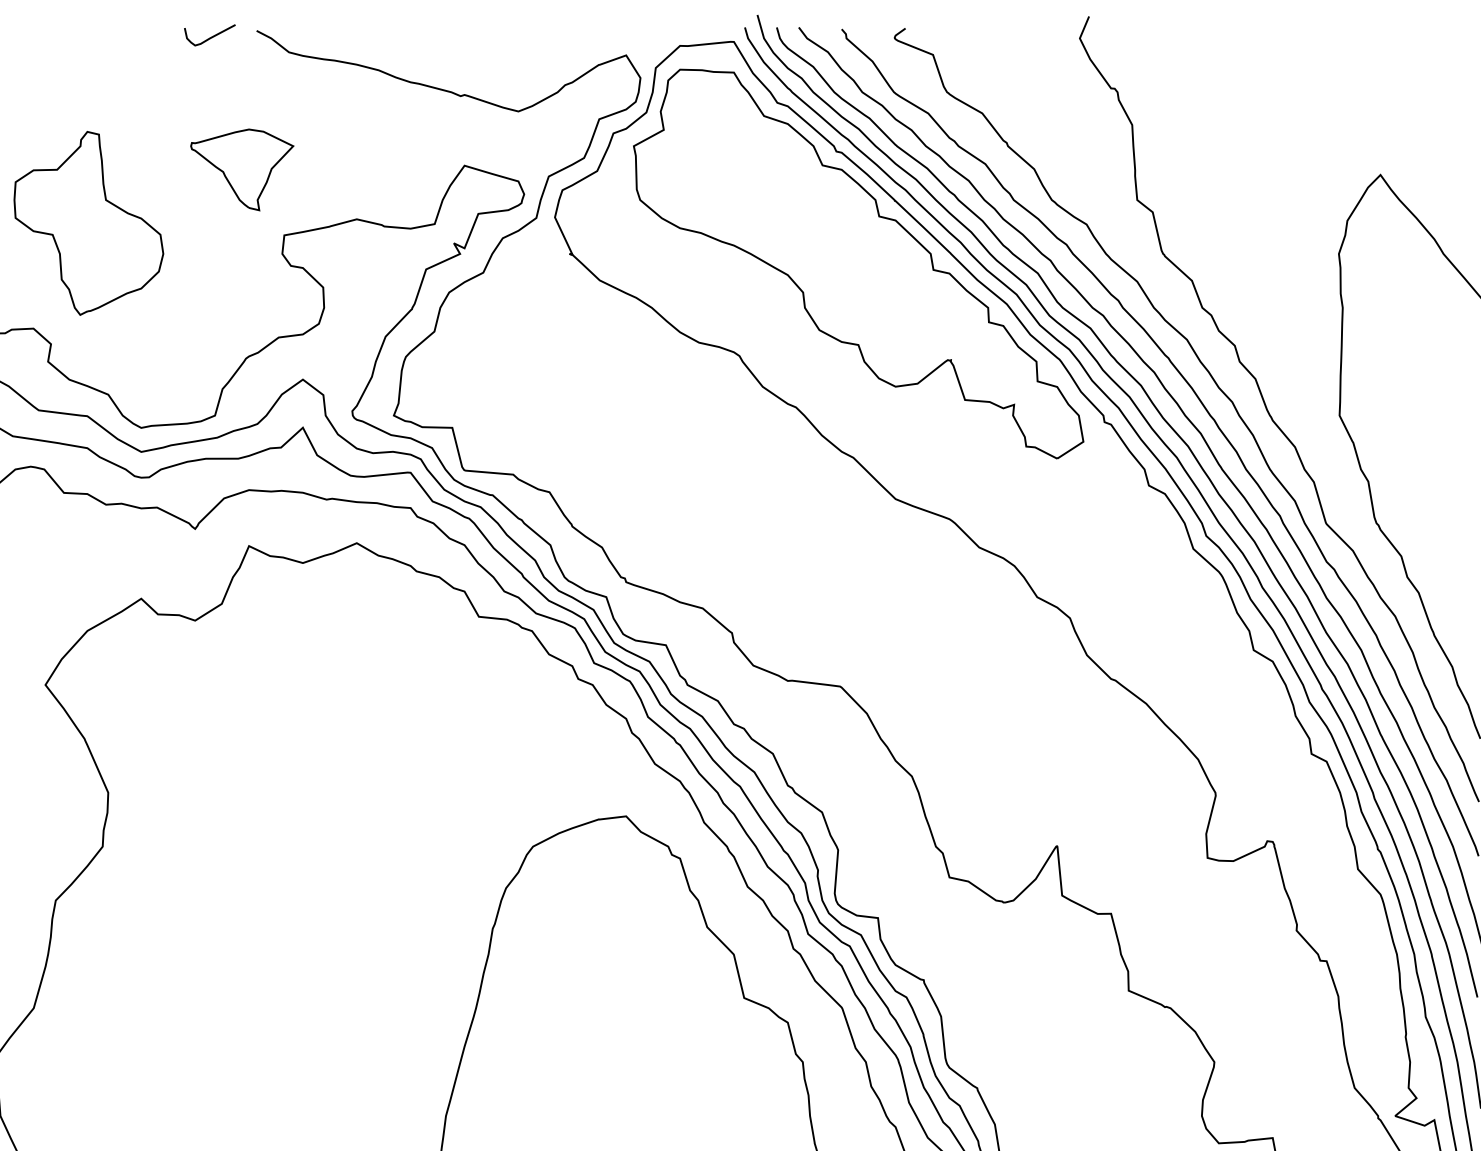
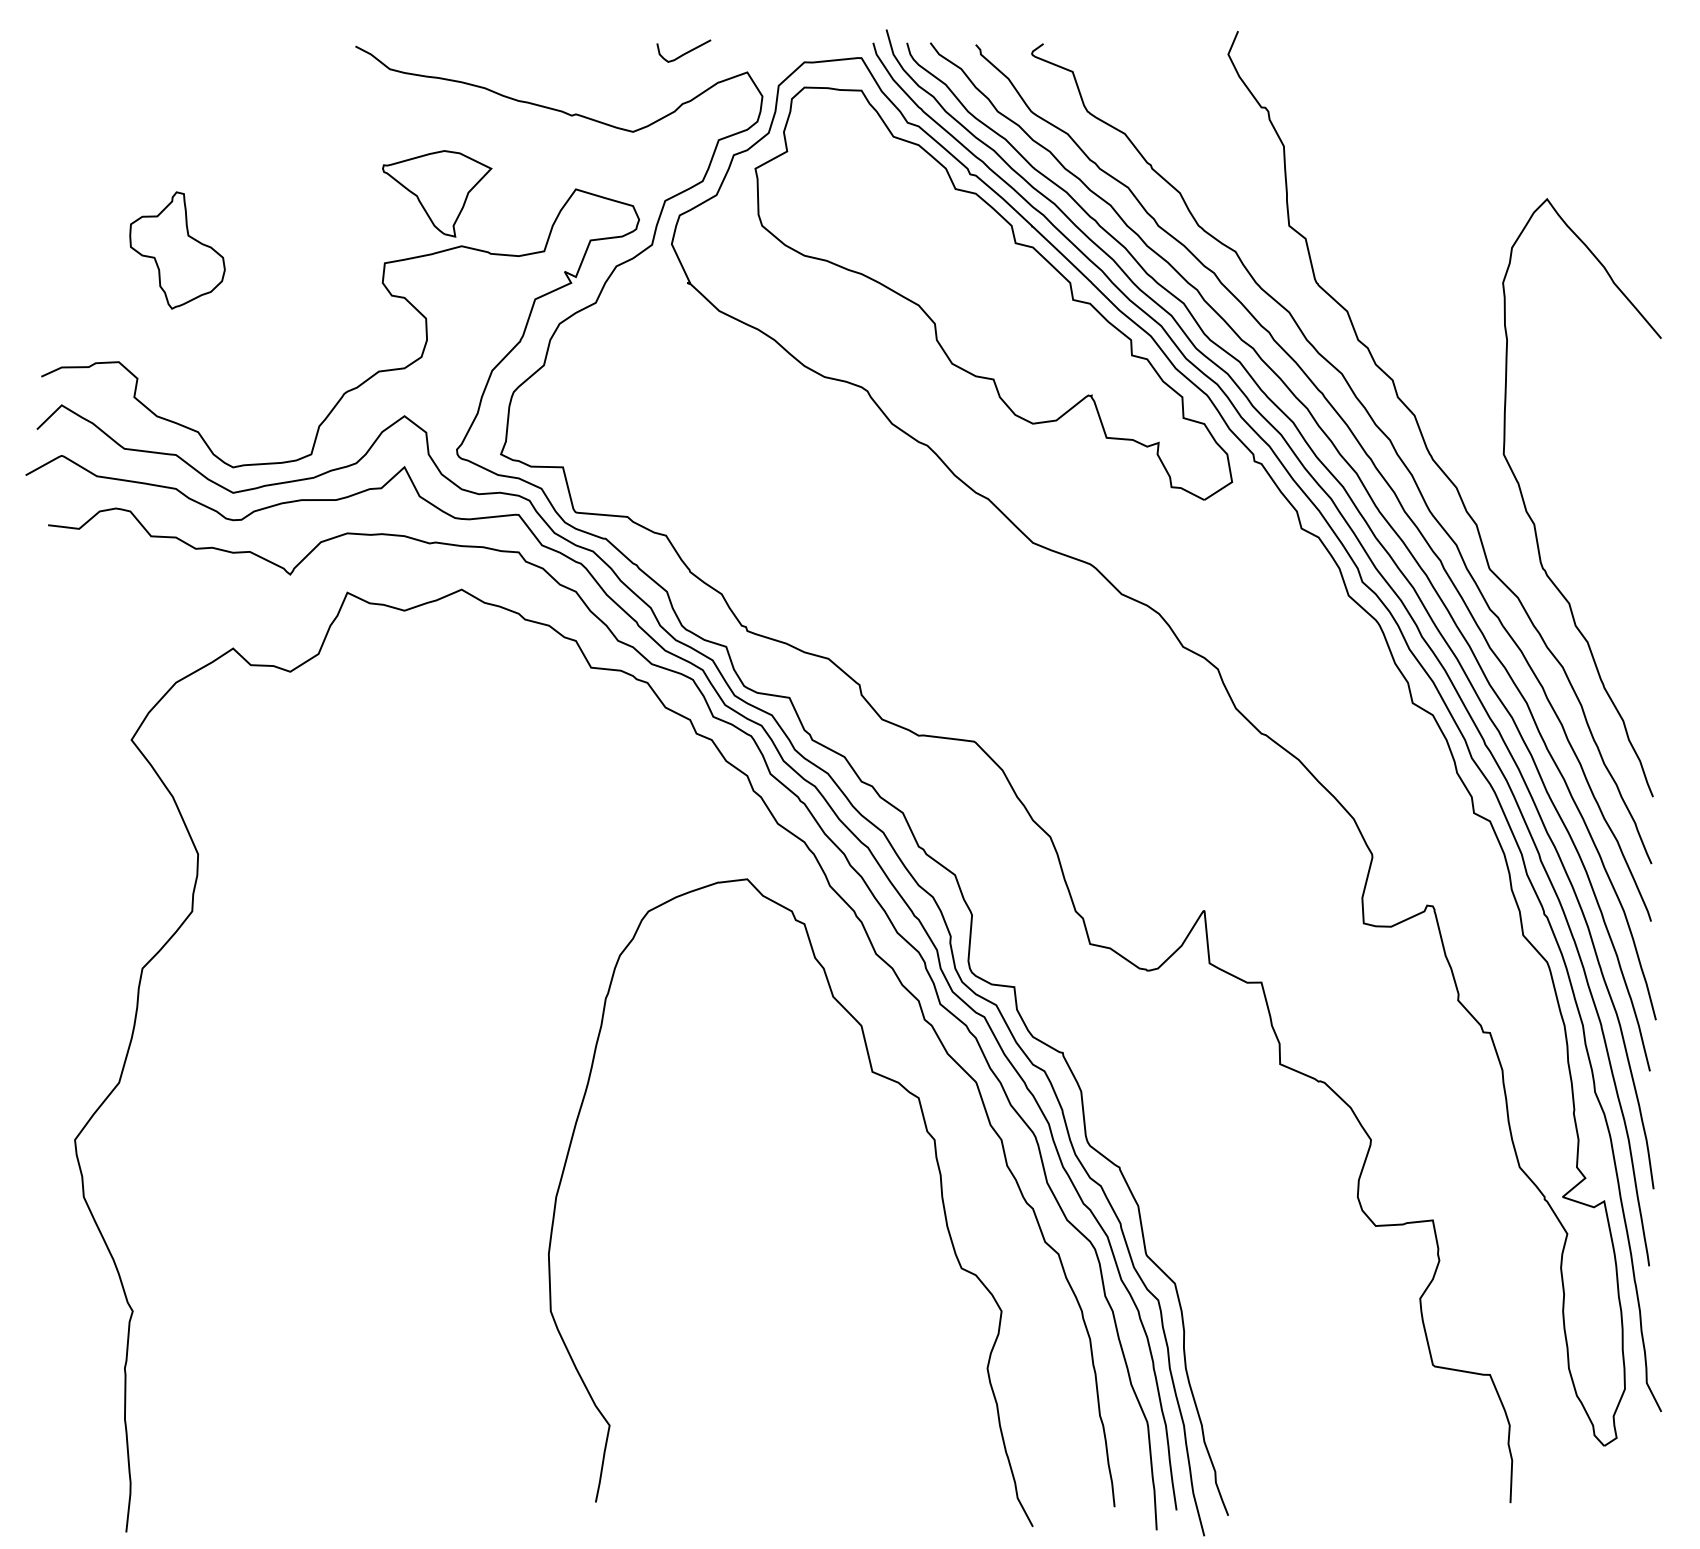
curve: (211, 36) -> (685, 52), moved
part: (242, 169) -> (437, 193), moved
part: (88, 223) -> (177, 250), size x0.6

